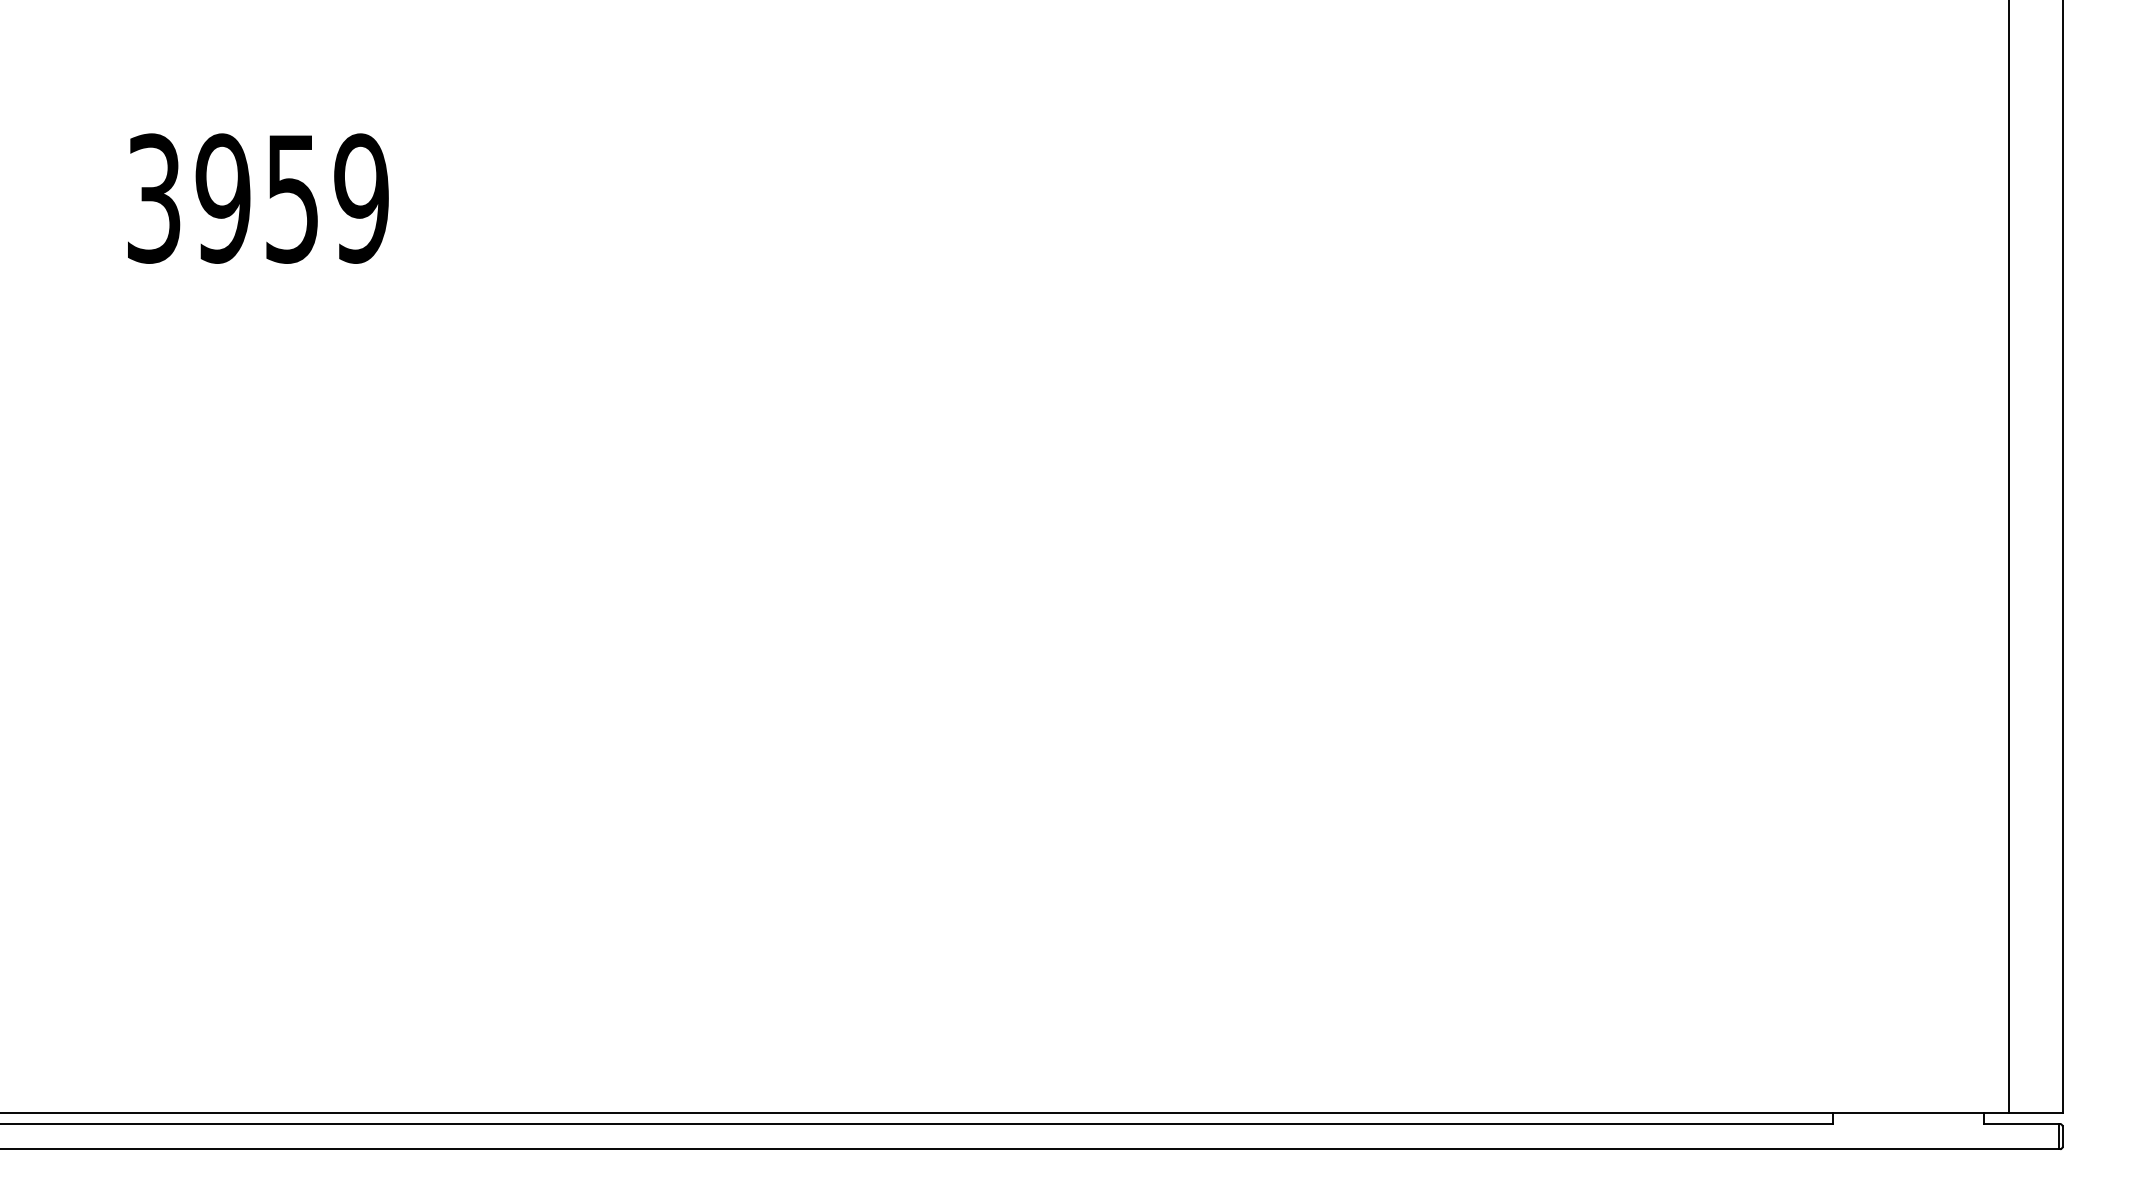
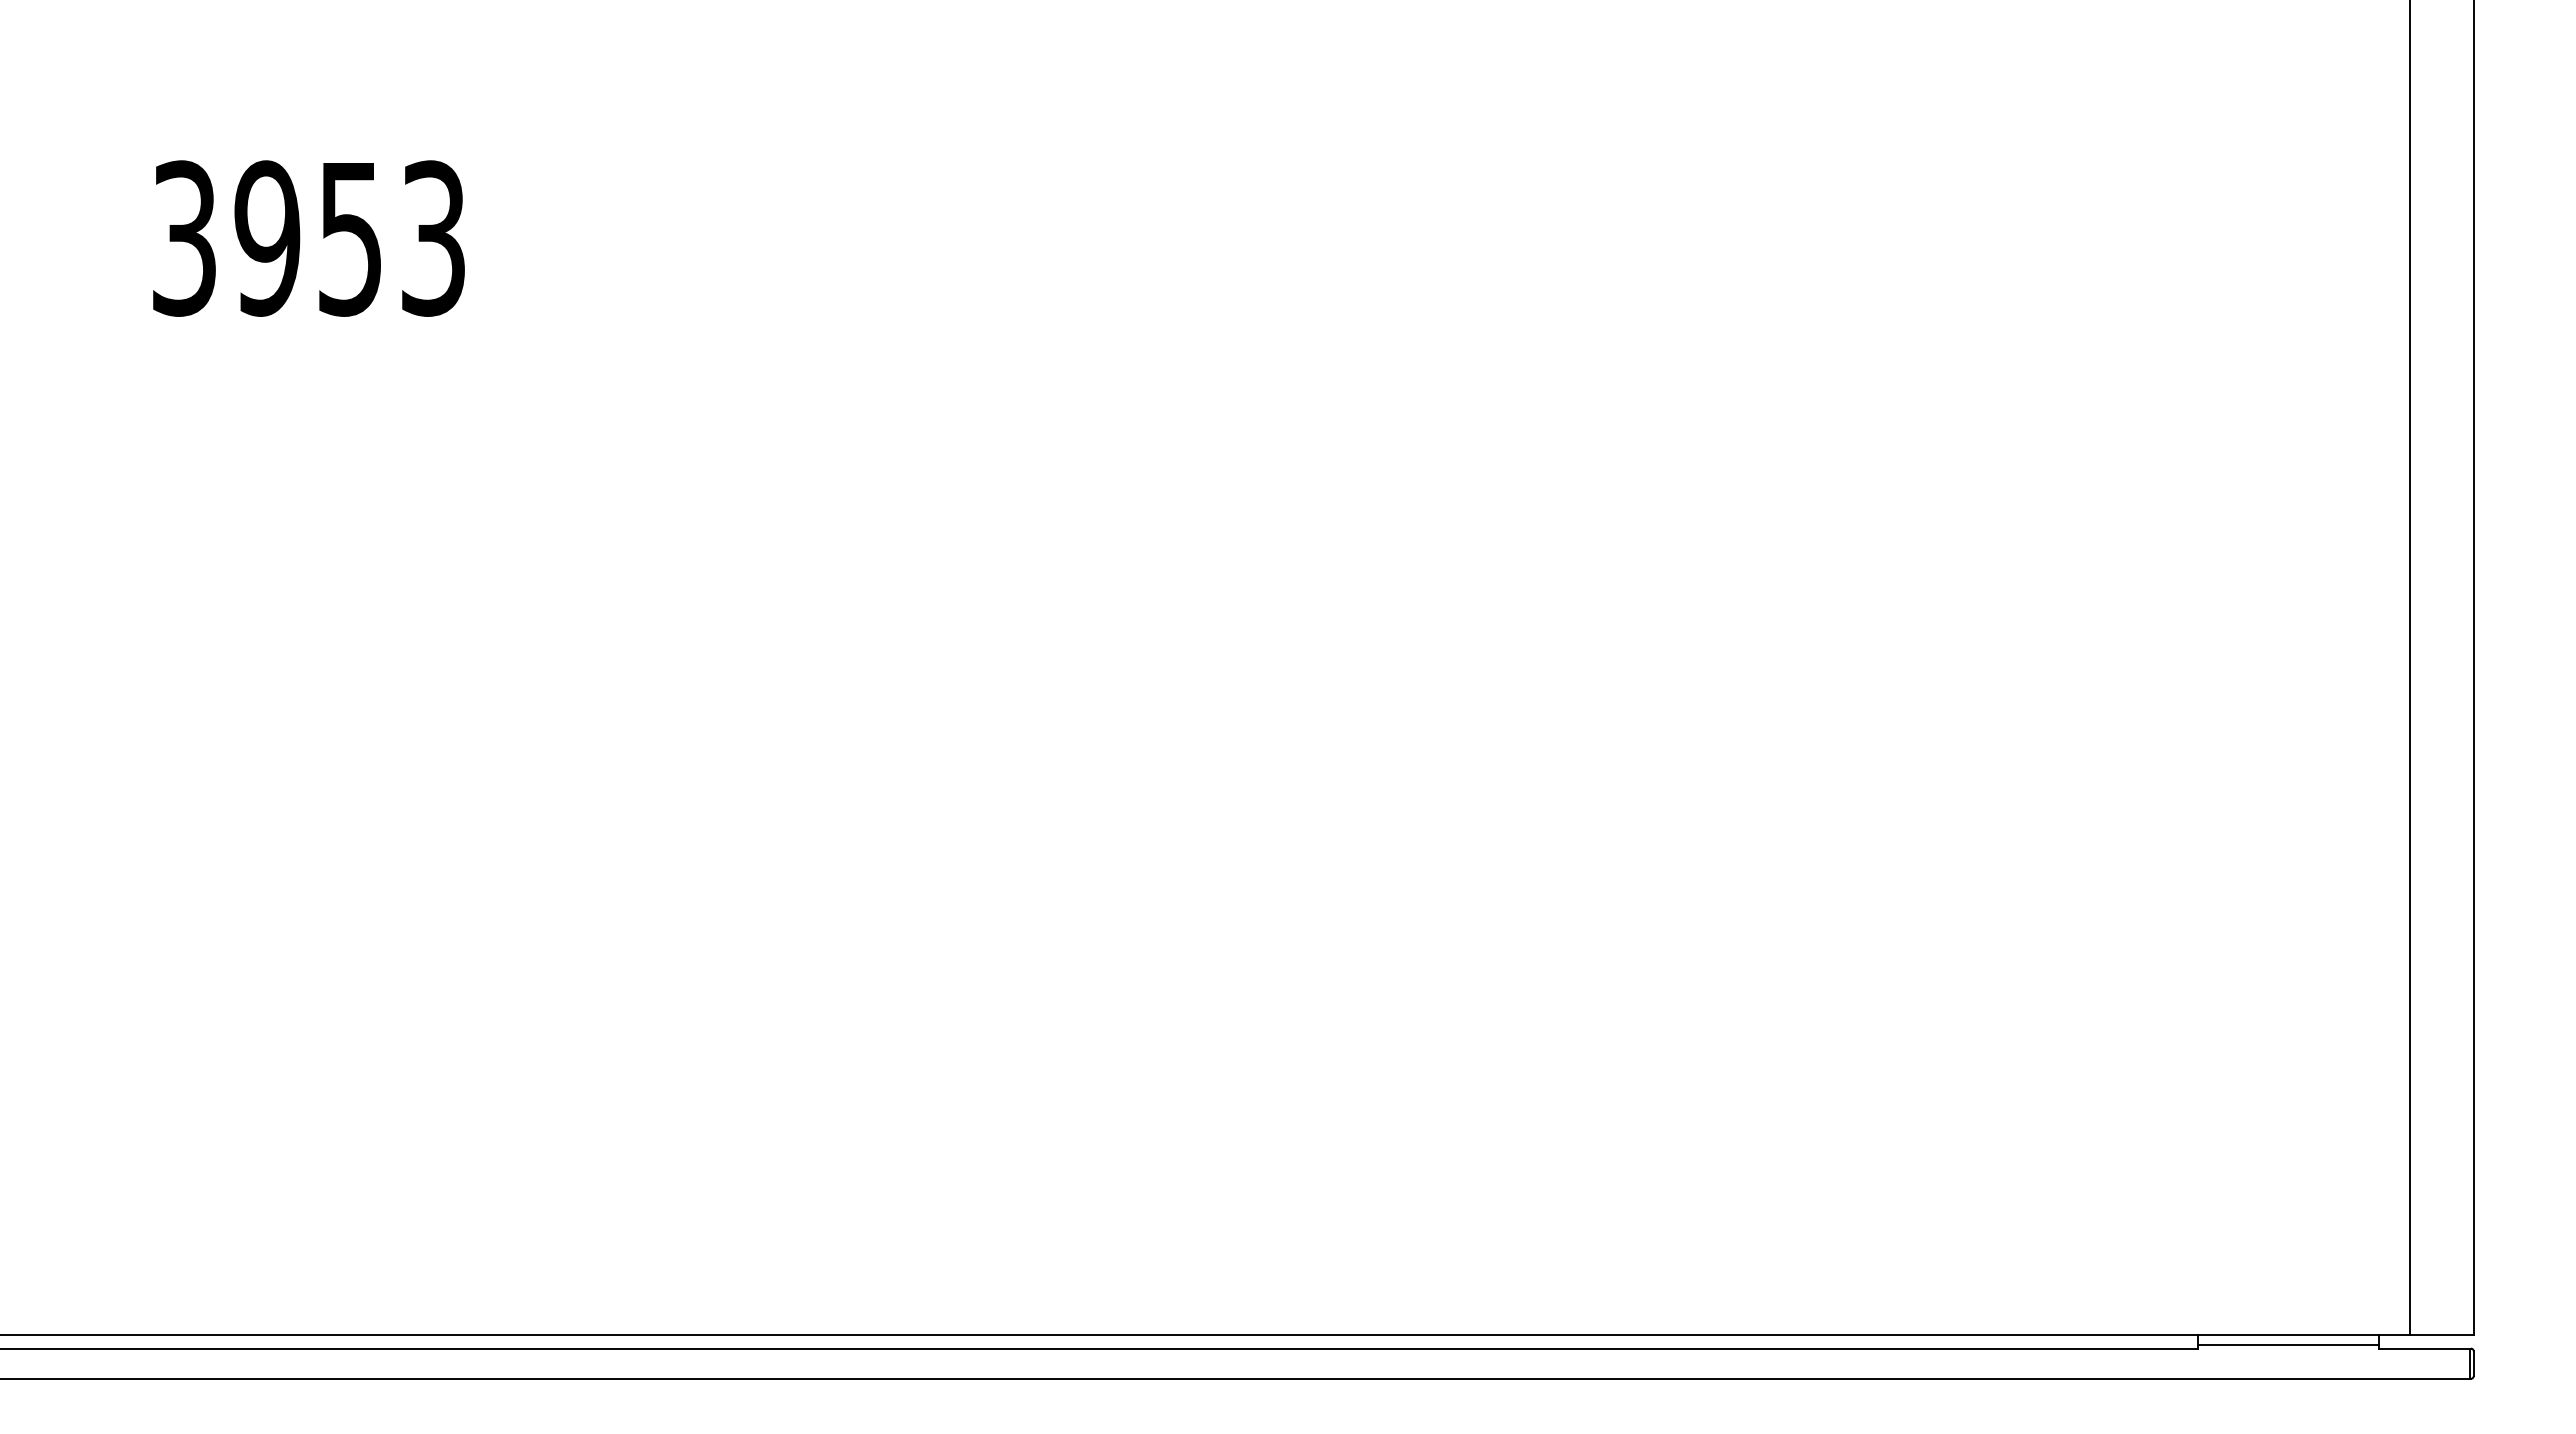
text: (361, 198) -> (433, 238), 3959 -> 3953
line: (1908, 1120) -> (2288, 1344), added

